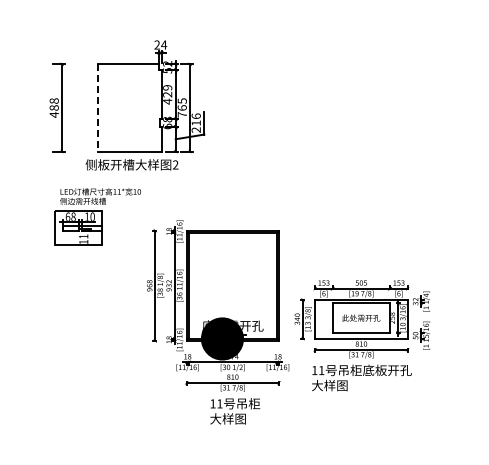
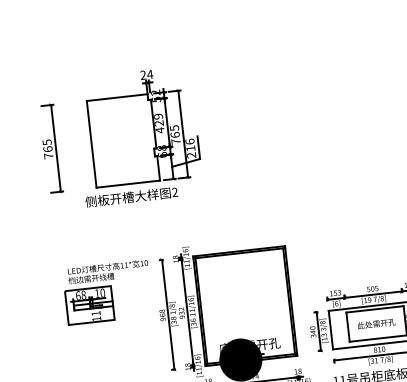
text: (53, 107) -> (47, 148), 488 -> 765
line: (98, 107) -> (91, 143), dashed -> solid
part: (97, 216) -> (107, 292), moved

